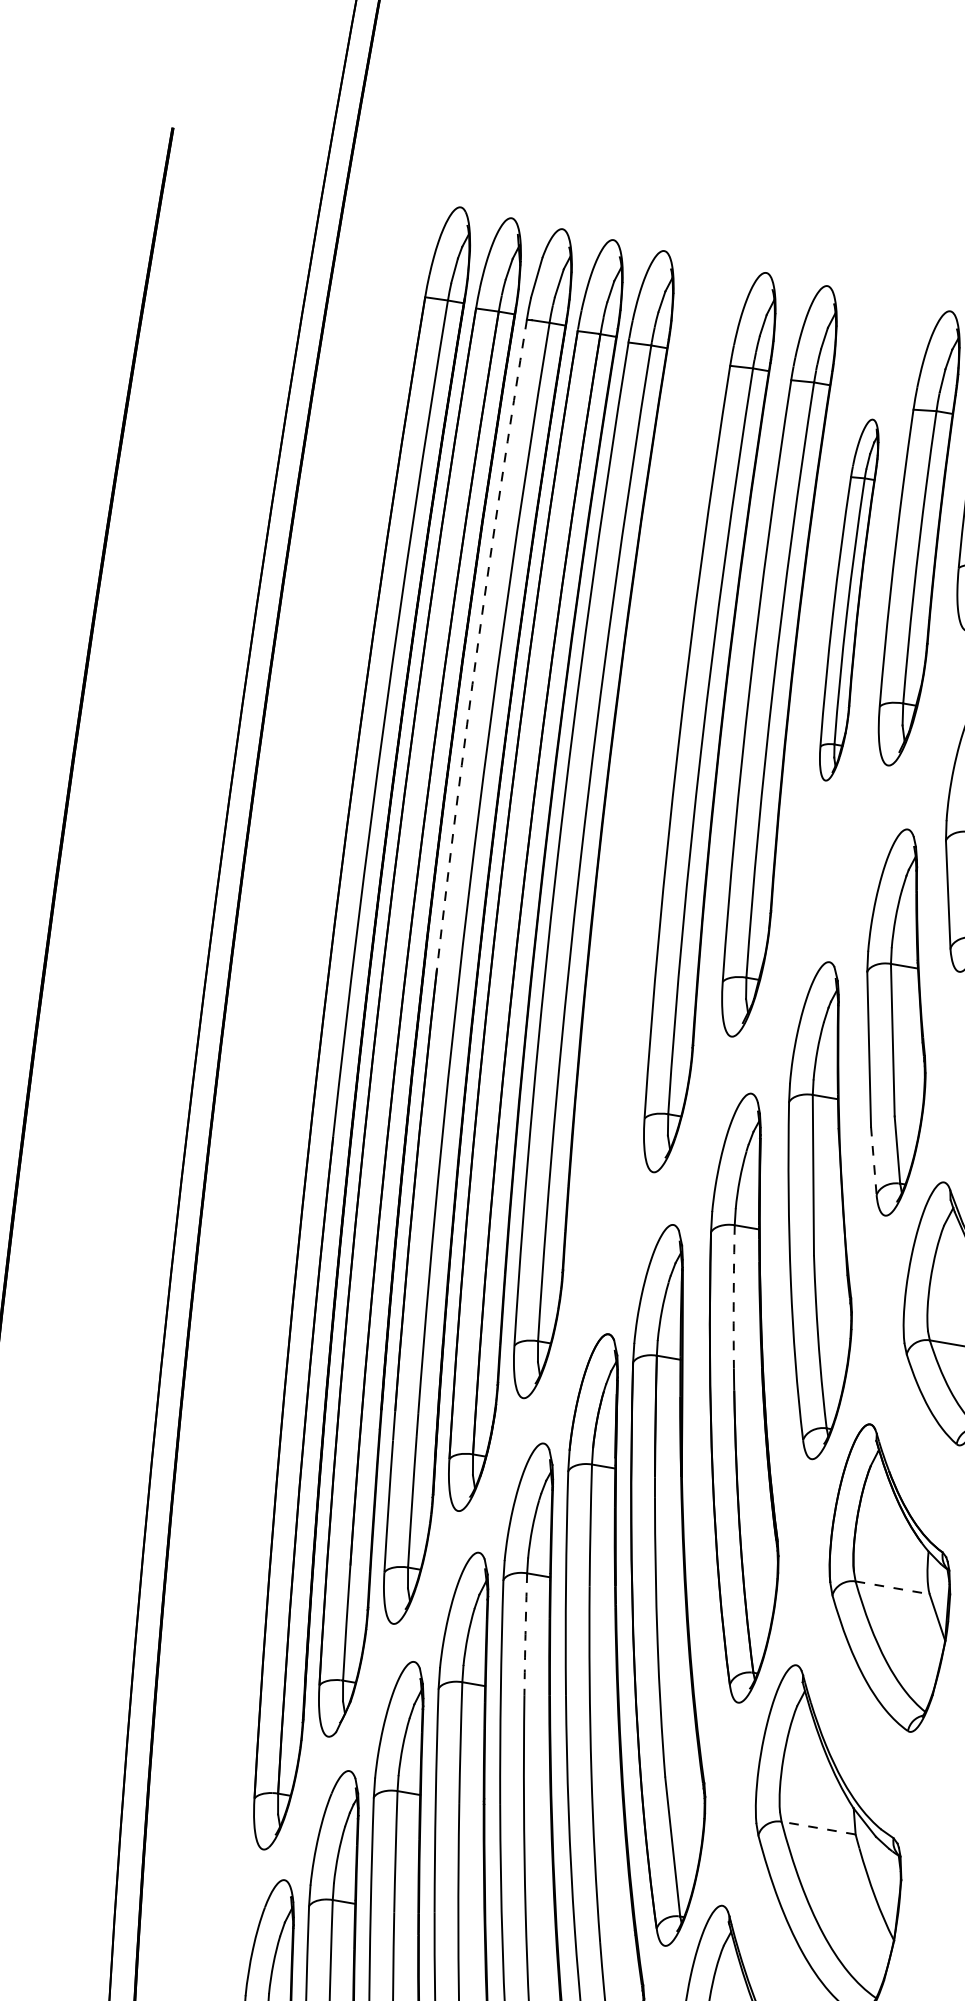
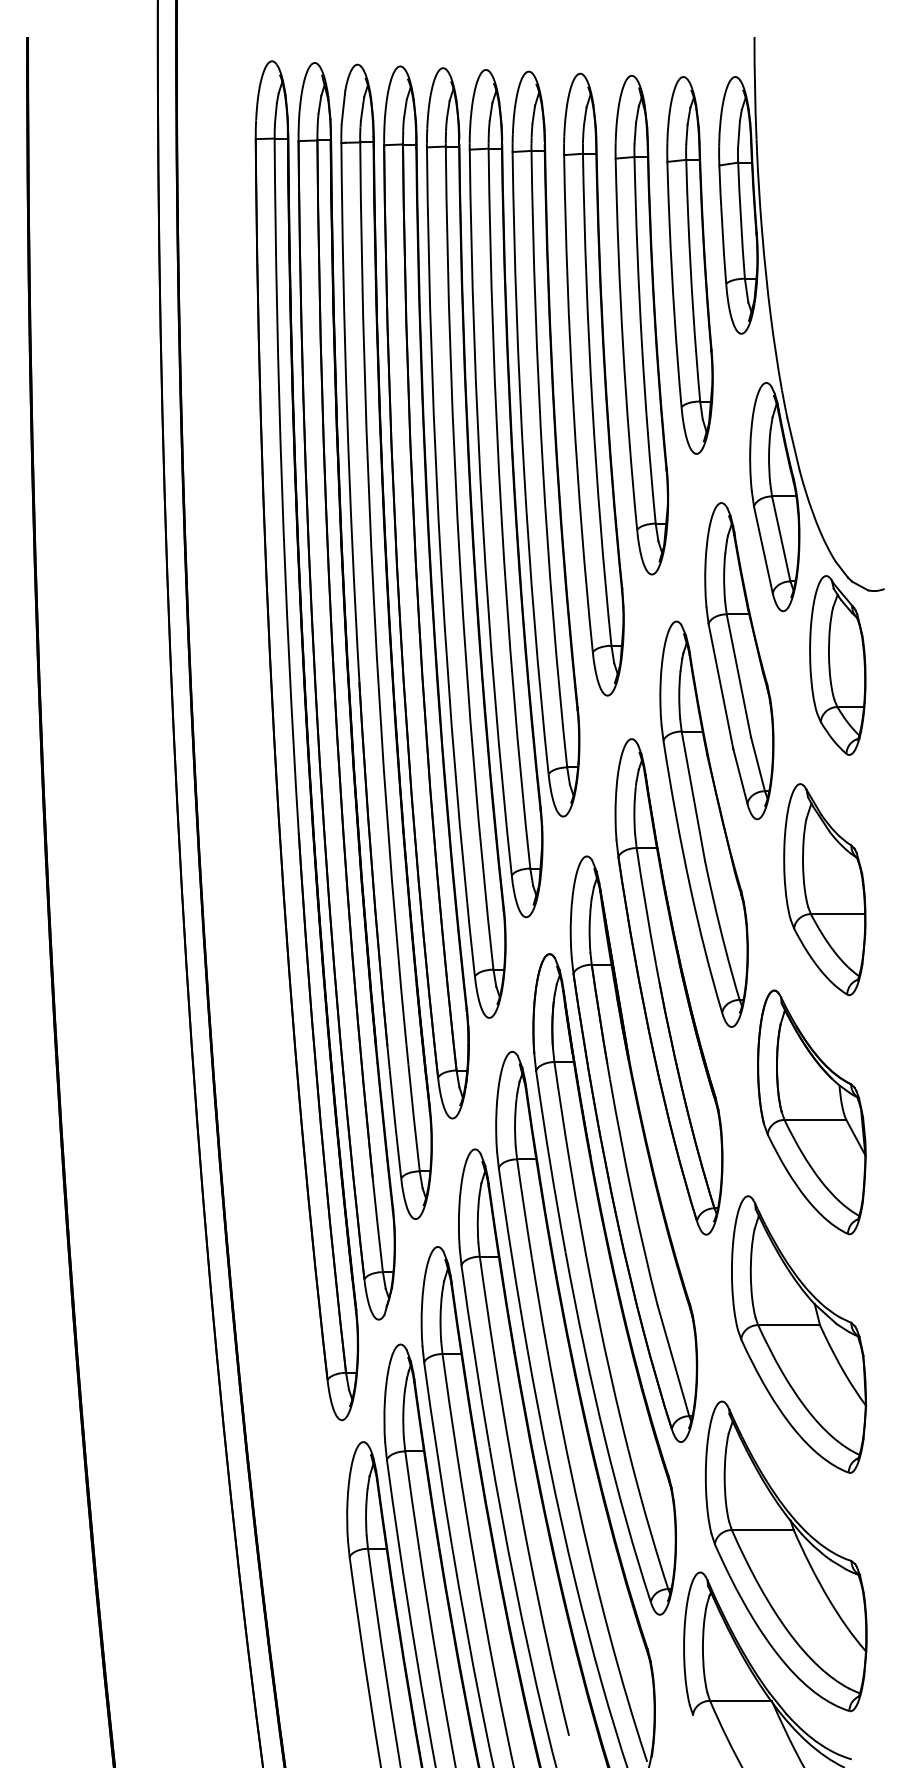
part: (848, 600) -> (641, 325), size x1.67
arc: (478, 643) -> (347, 412), dashed -> solid
part: (651, 773) -> (505, 493), added
line: (873, 1160) -> (740, 776), dashed -> solid
arc: (733, 1297) -> (645, 906), dashed -> solid
line: (892, 1587) -> (815, 1119), dashed -> solid
arc: (525, 1633) -> (524, 1208), dashed -> solid
line: (819, 1828) -> (789, 1325), dashed -> solid

